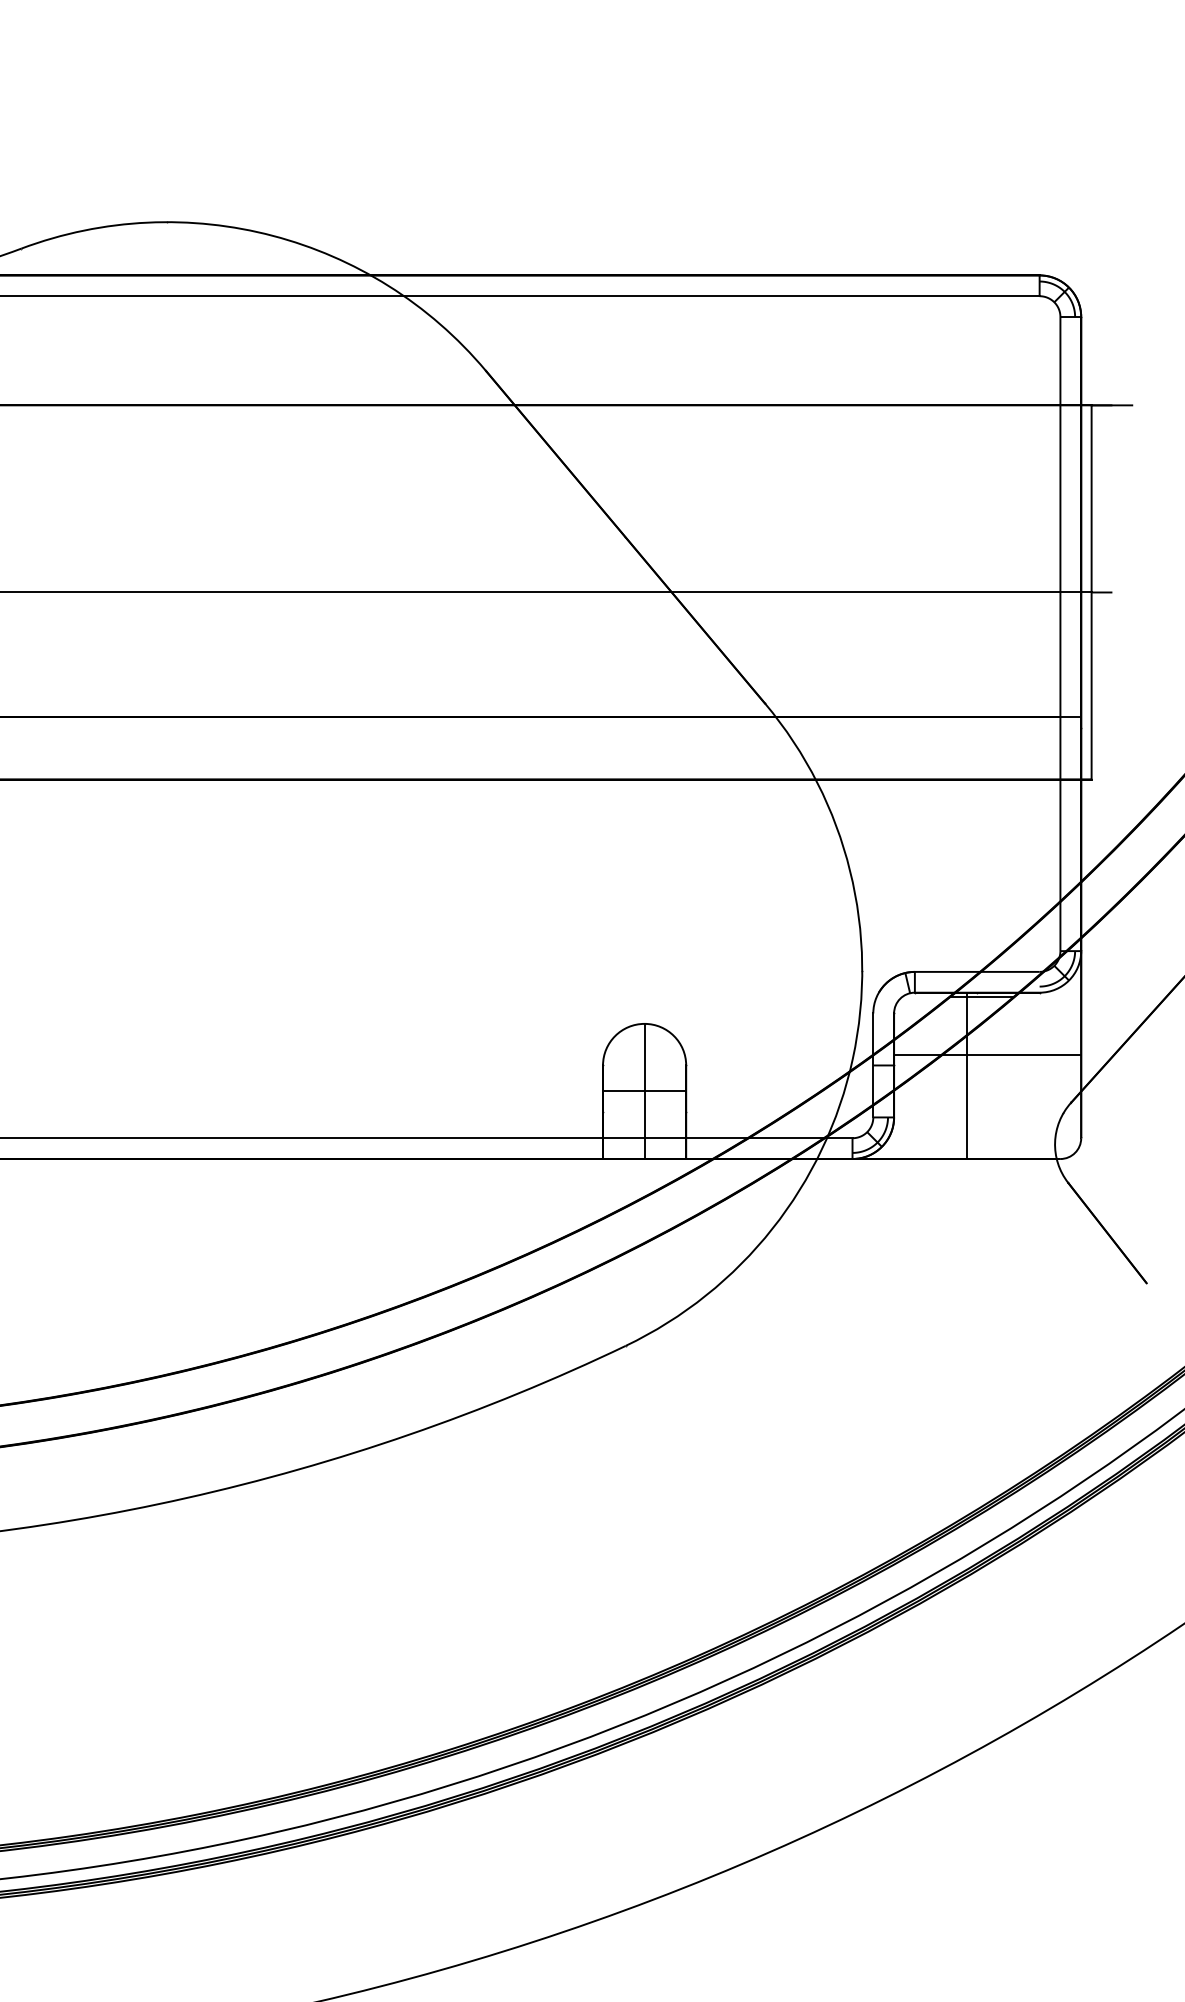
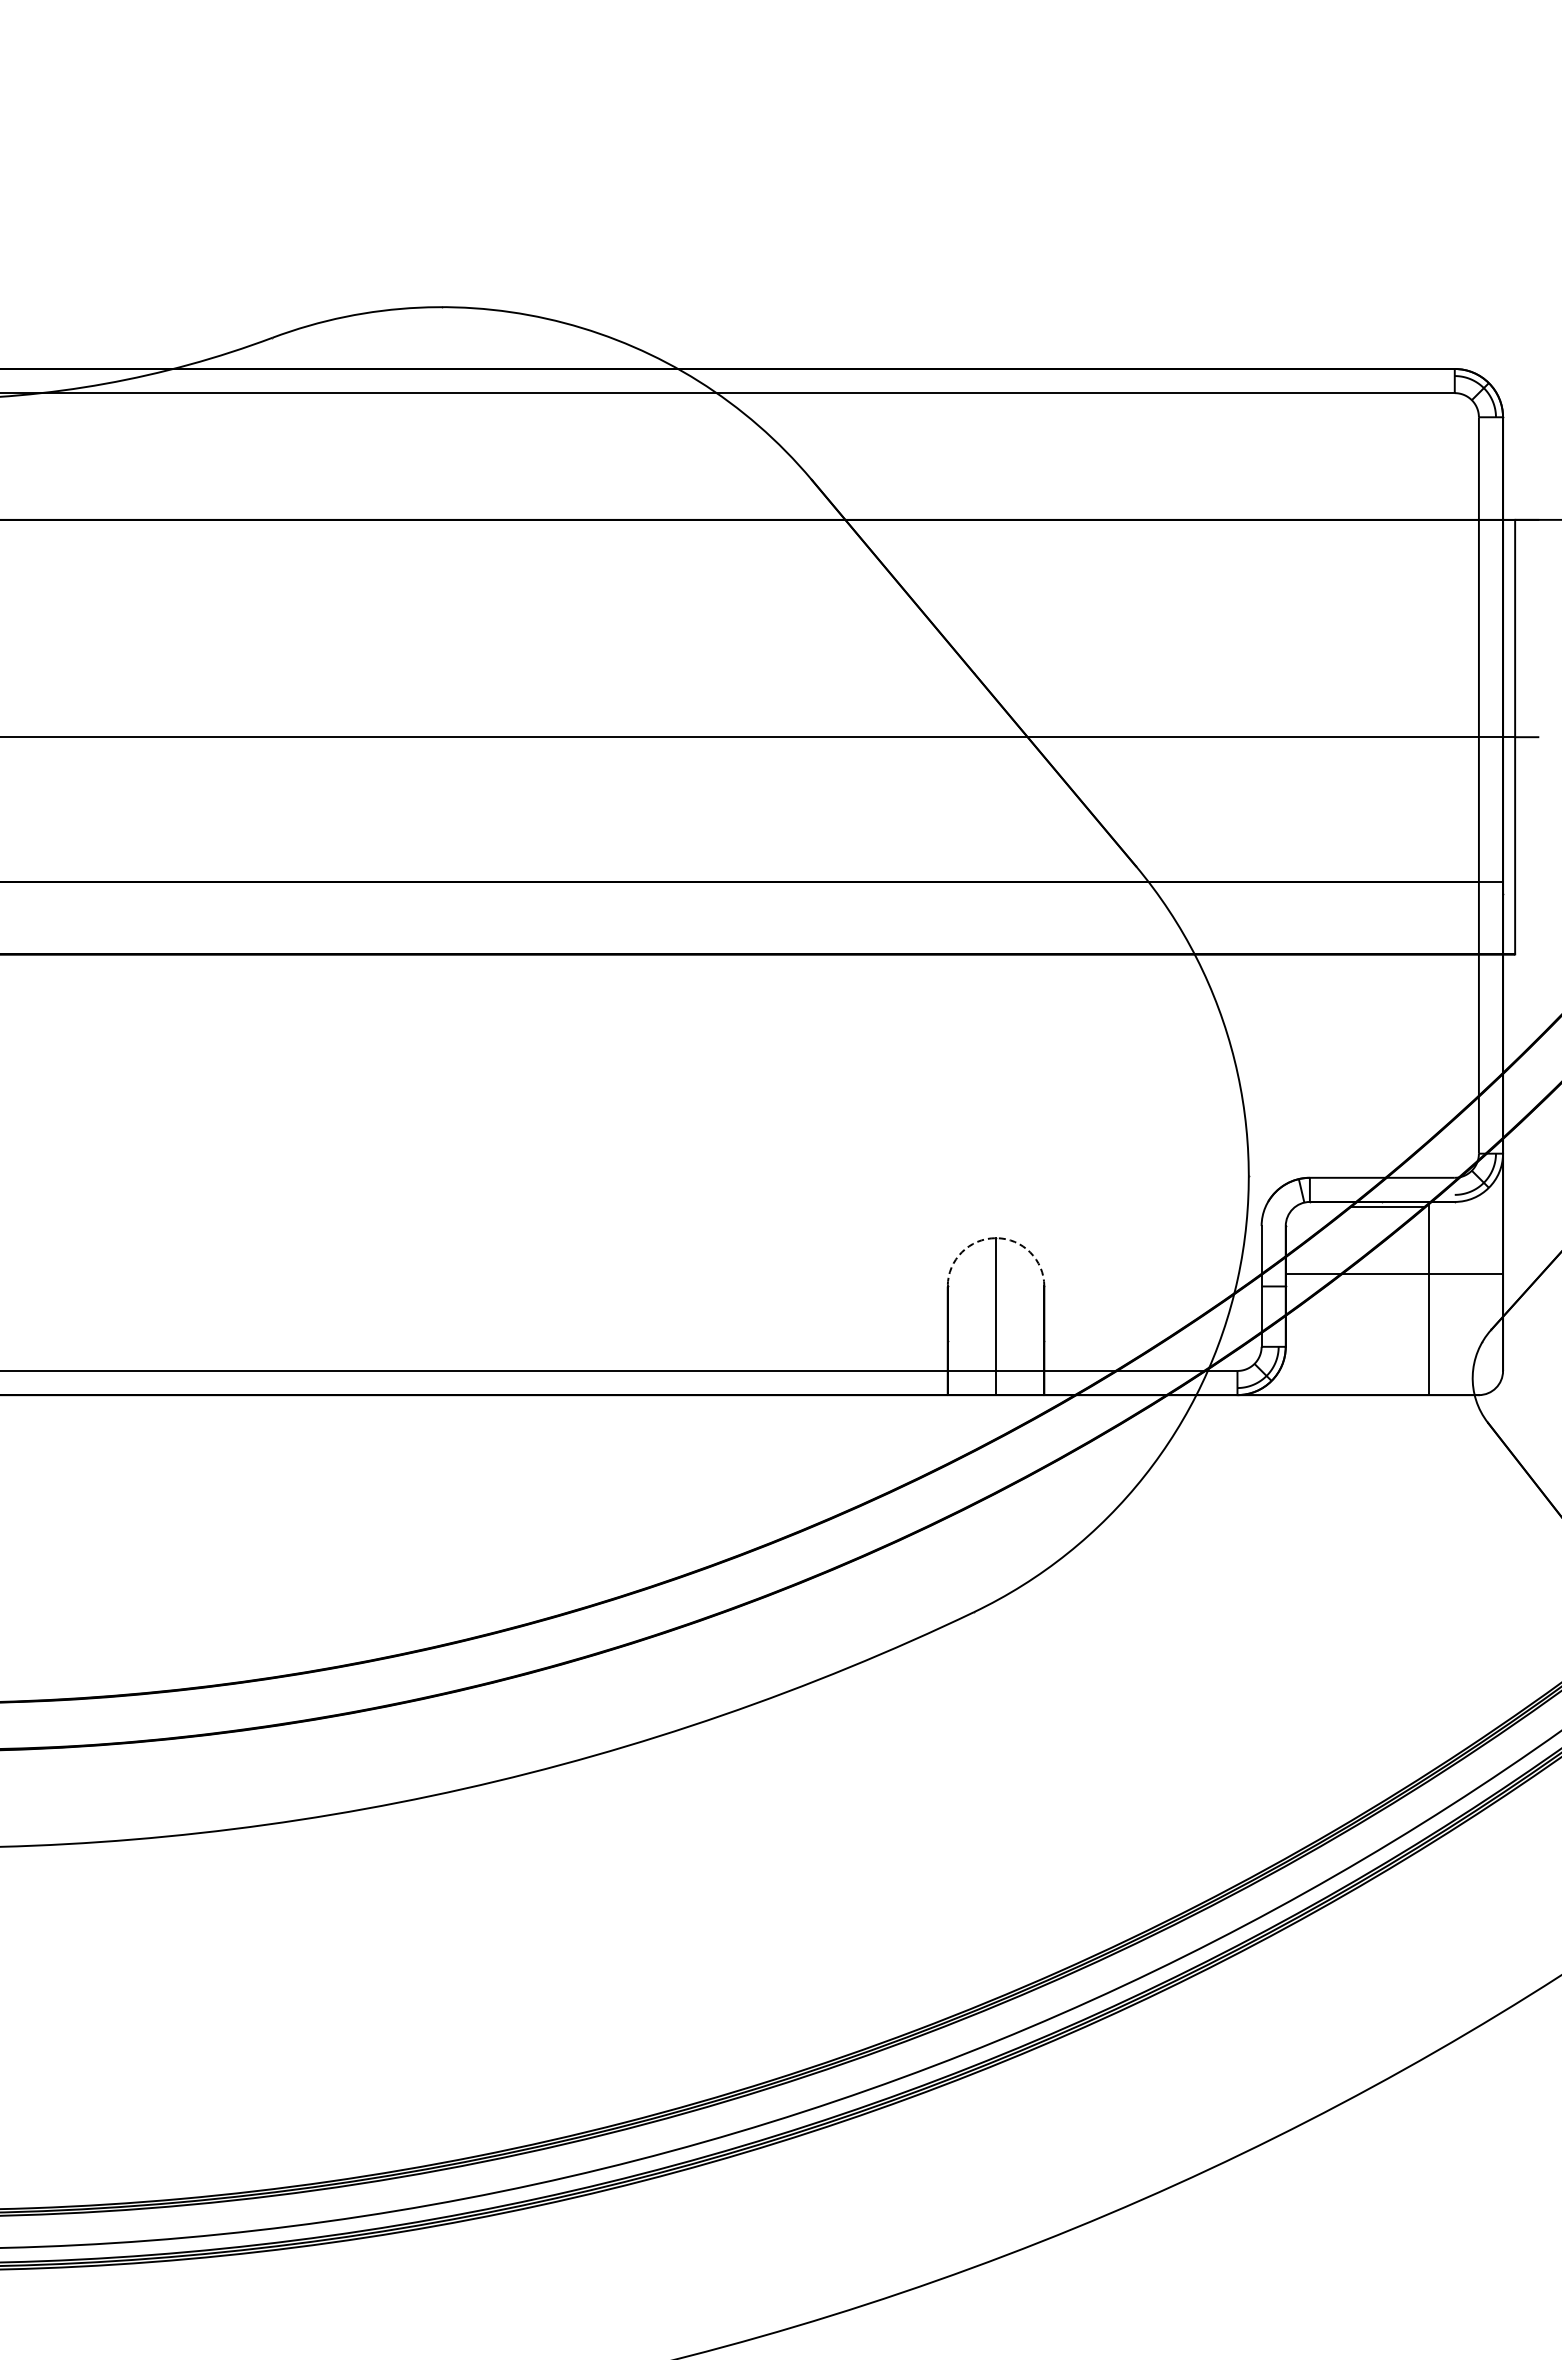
arc: (645, 1024) -> (996, 1238), solid -> dashed
line: (967, 1075) -> (1429, 1298), moved
line: (644, 1091) -> (995, 1316), removed

